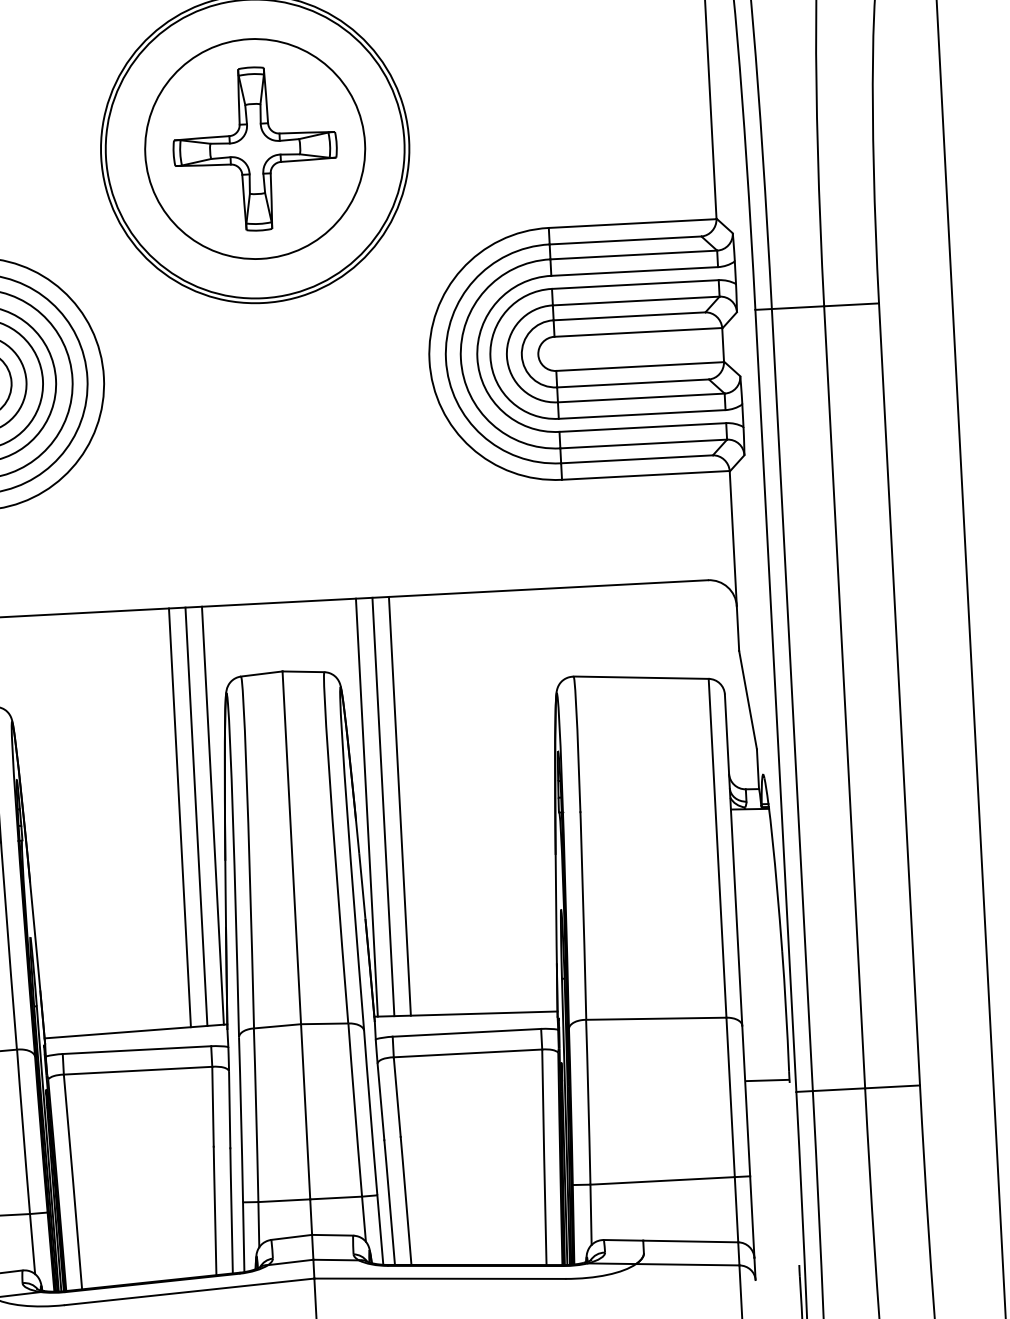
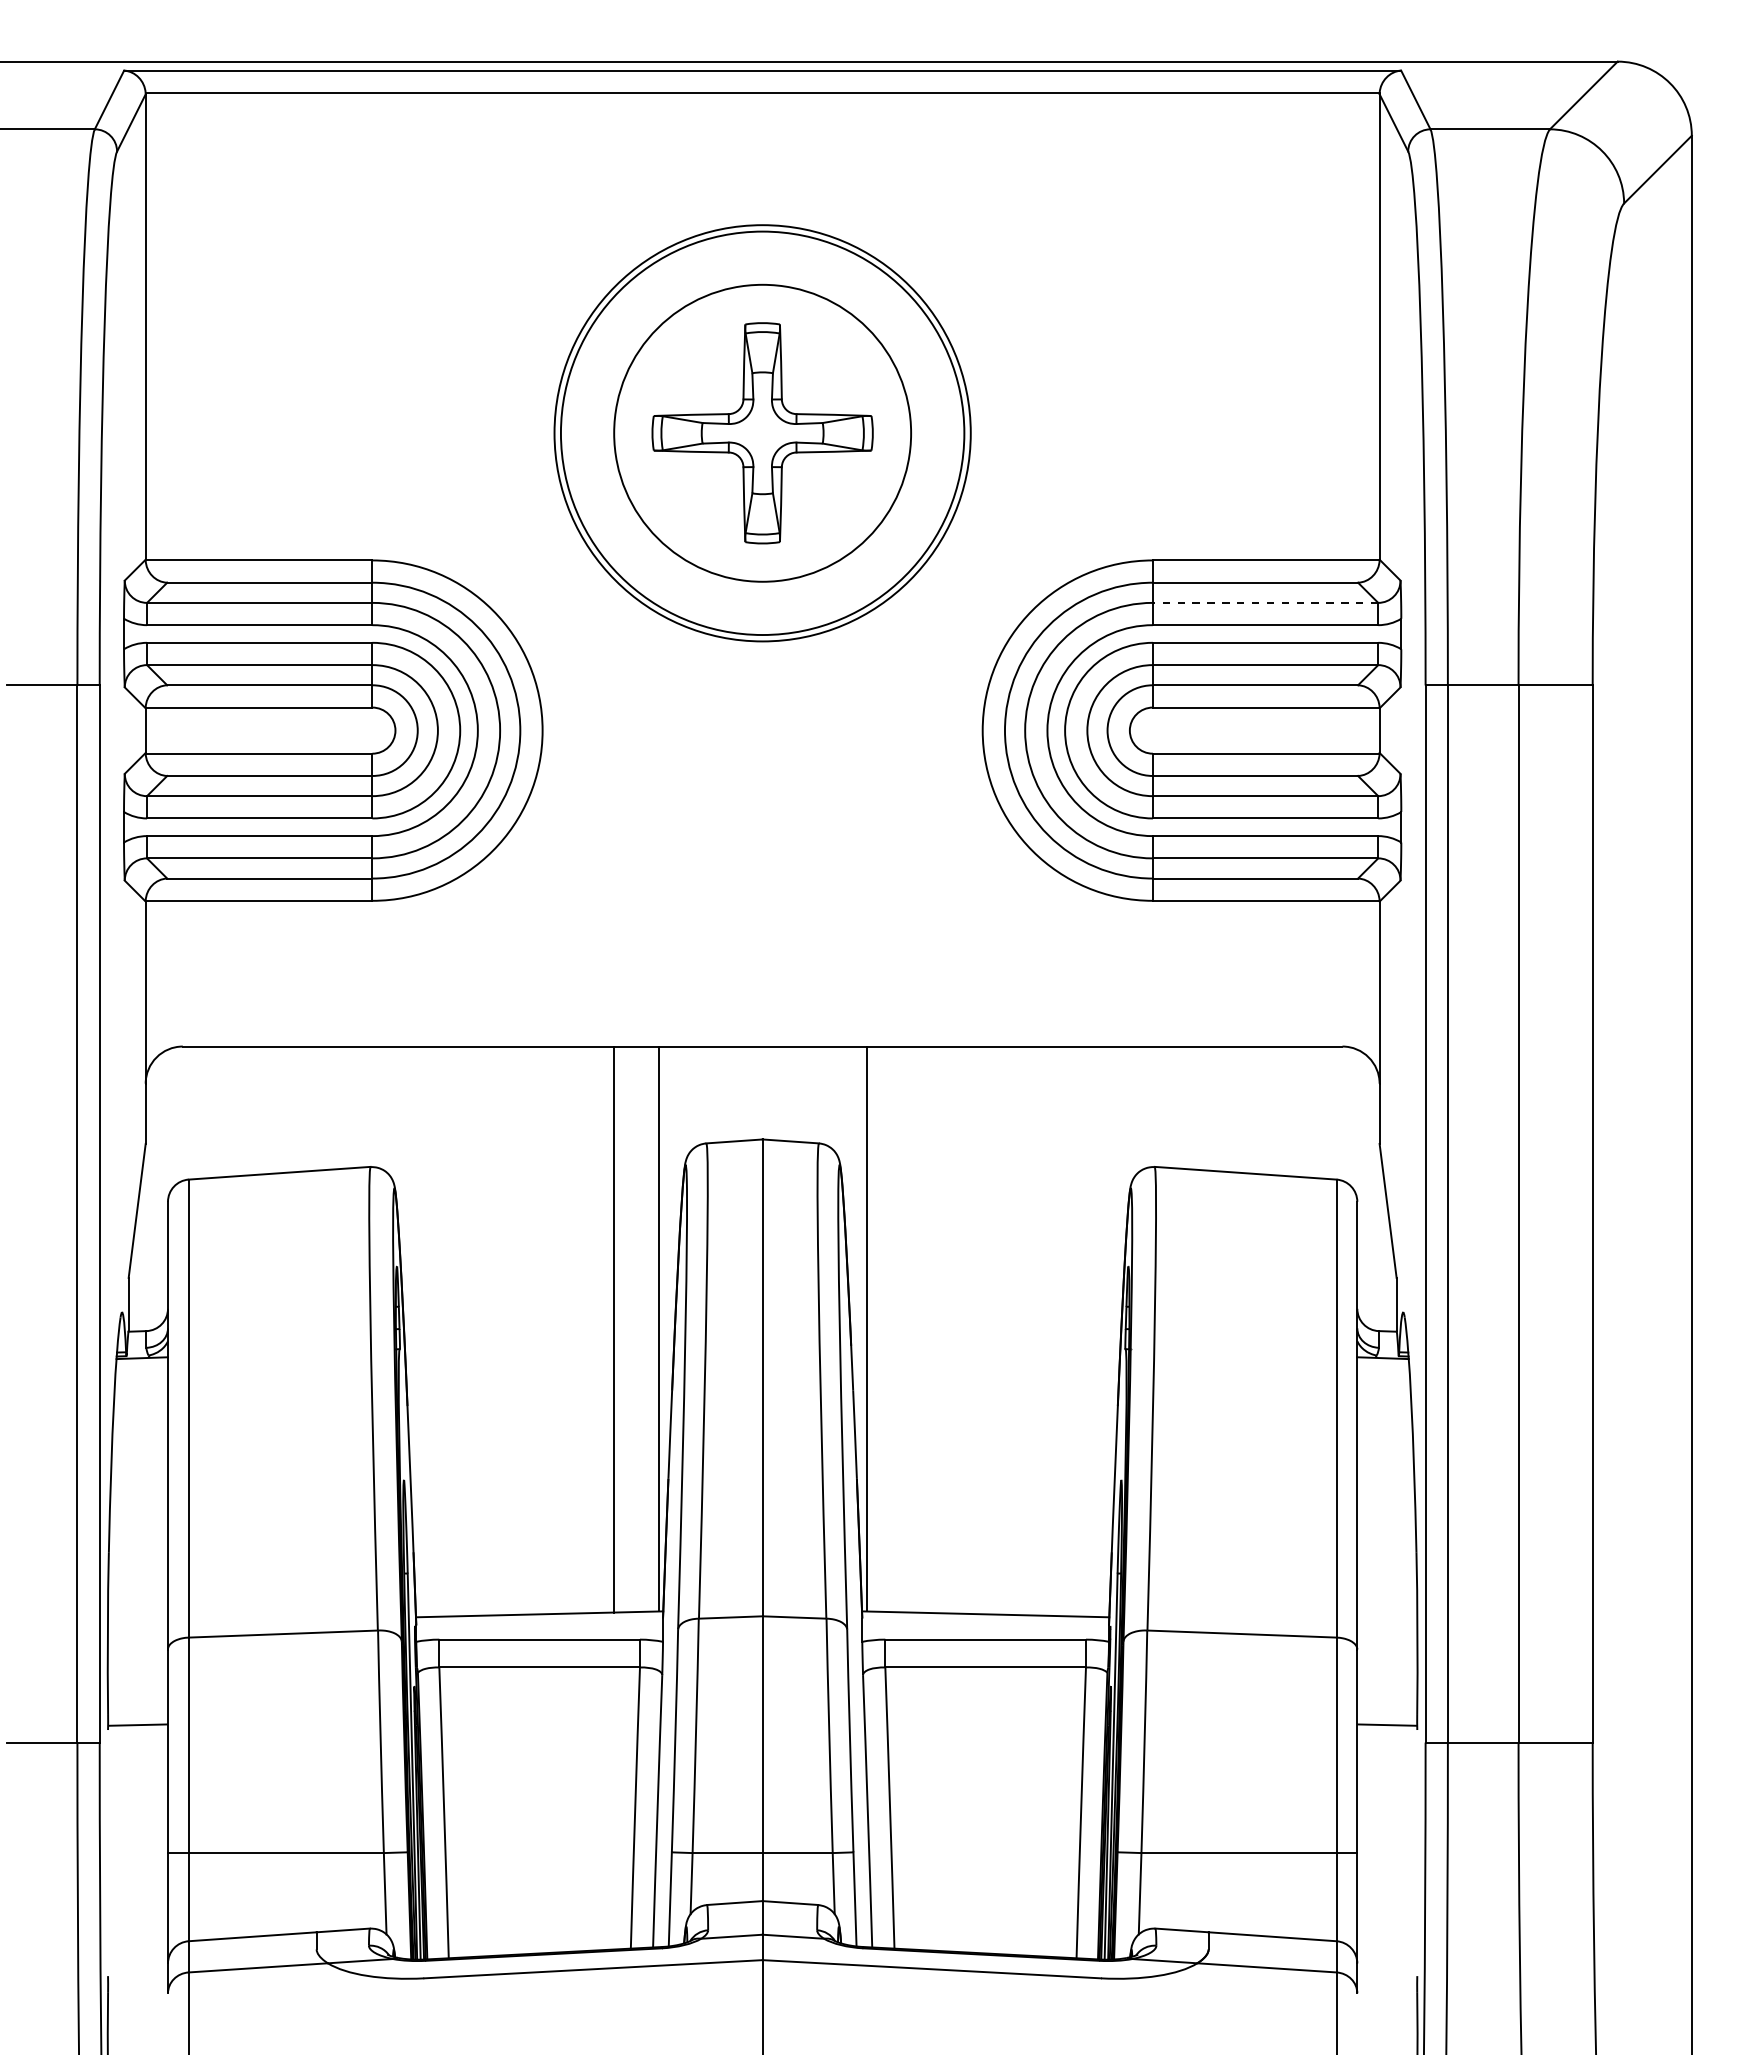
line: (633, 254) -> (1265, 602), solid -> dashed
line: (400, 806) -> (911, 1329), removed
line: (383, 807) -> (889, 1329), removed
line: (196, 816) -> (636, 1329), removed

